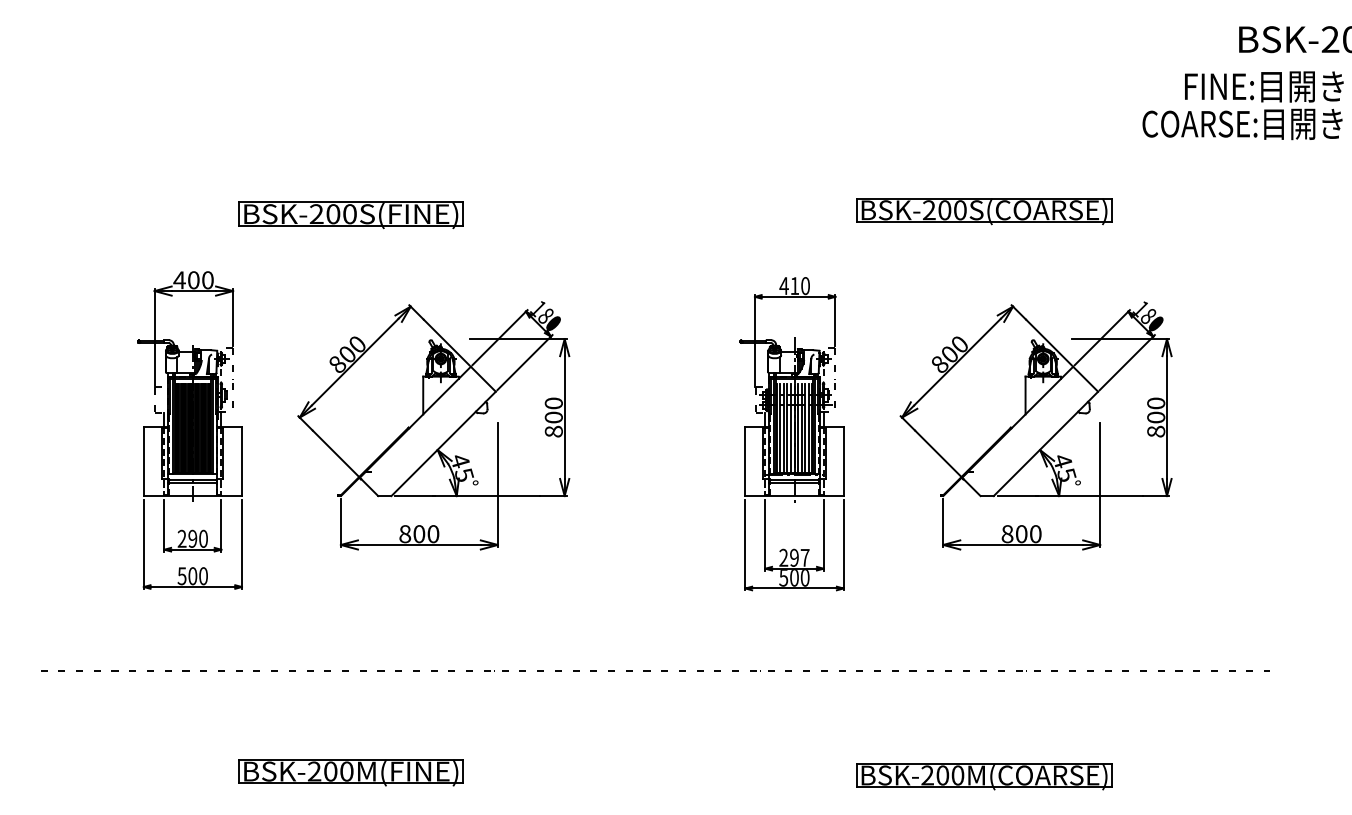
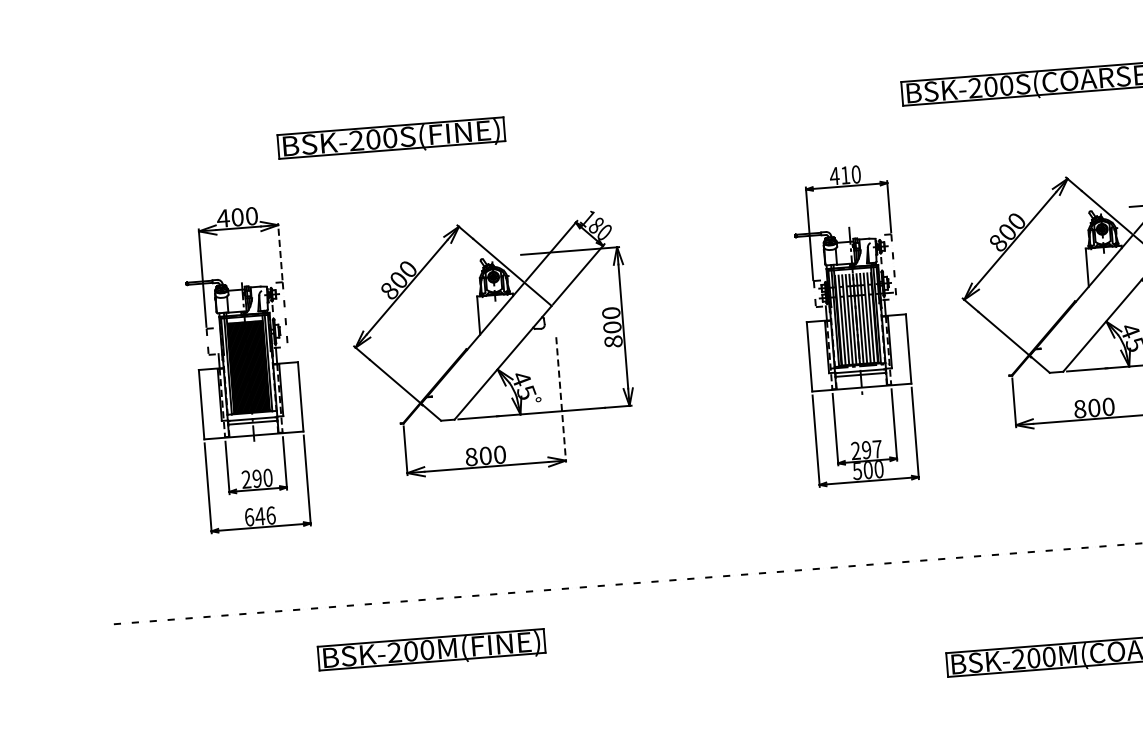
line: (233, 316) -> (280, 250), solid -> dashed
line: (497, 485) -> (560, 400), solid -> dashed
text: (192, 576) -> (259, 516), 500 -> 646
part: (350, 772) -> (431, 650), moved

